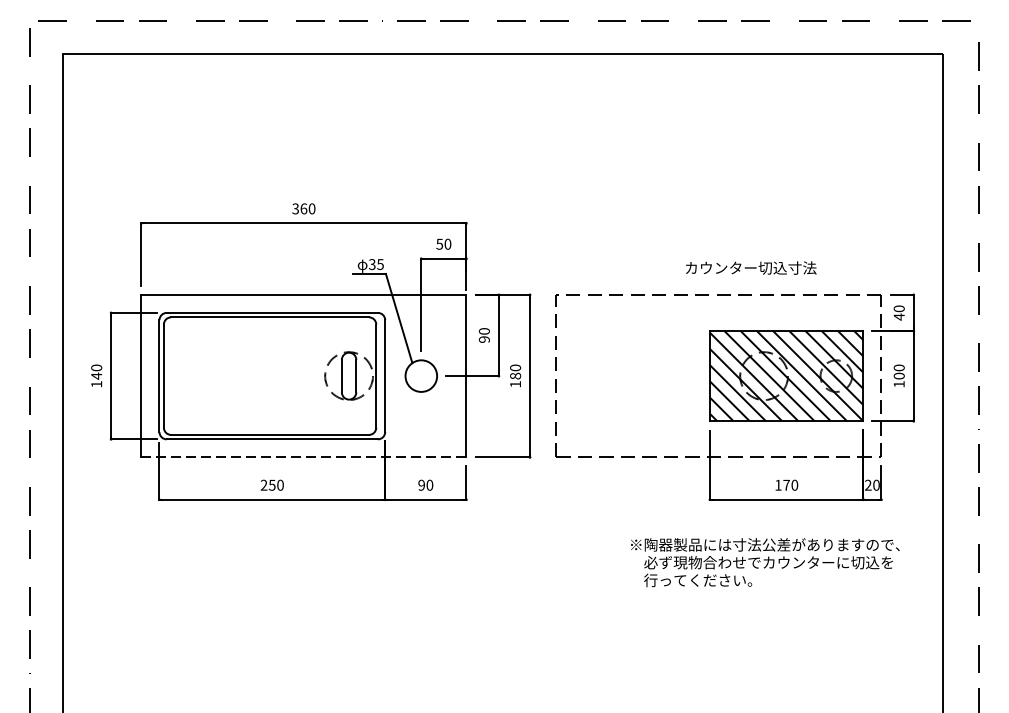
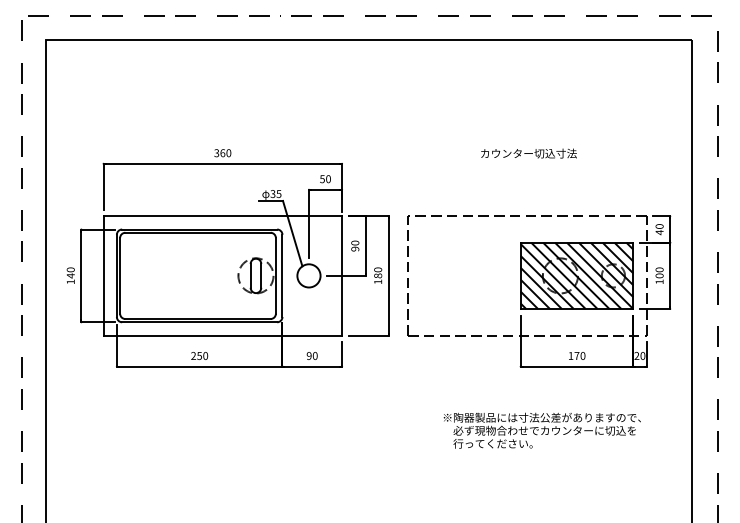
text: (750, 267) -> (528, 153), moved
line: (304, 457) -> (223, 335), dashed -> solid
text: (764, 562) -> (541, 430), moved

